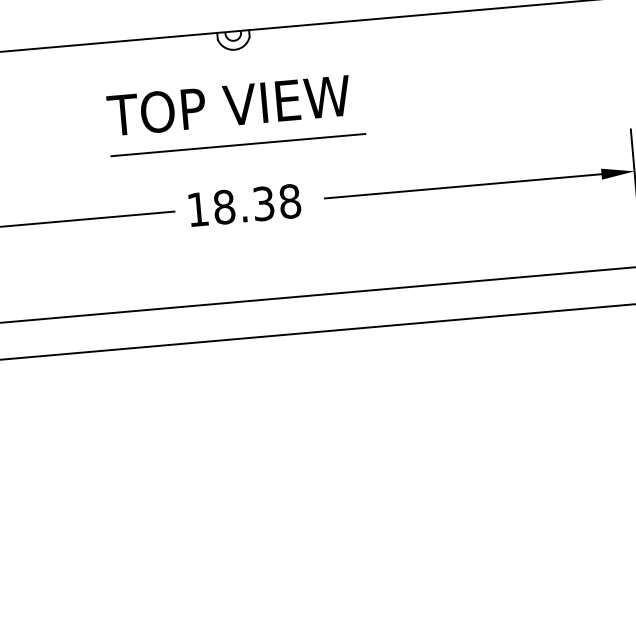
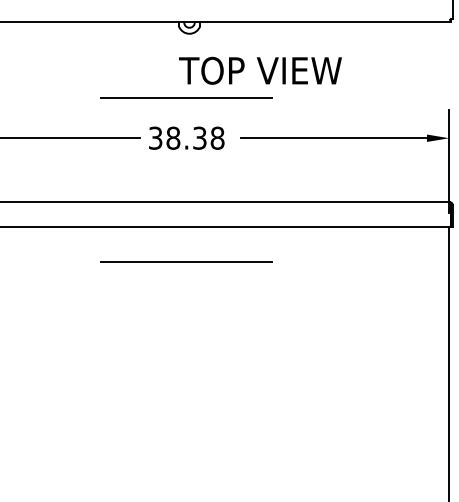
text: (229, 105) -> (260, 70), moved
text: (197, 208) -> (155, 137), 18.38 -> 38.38
line: (259, 388) -> (186, 261), added

